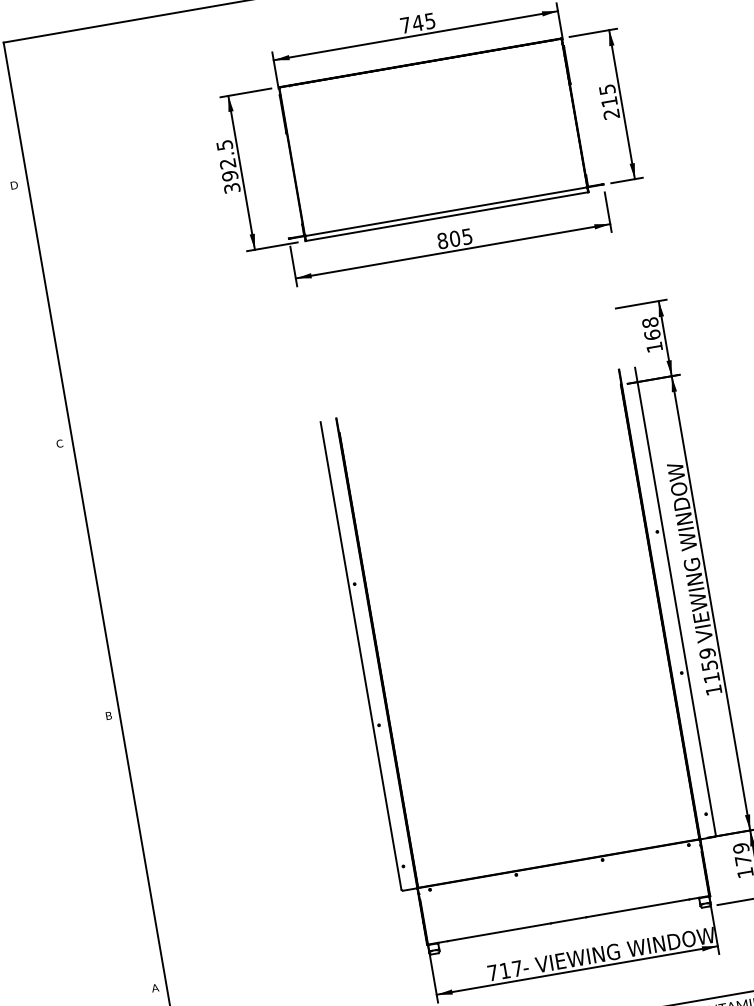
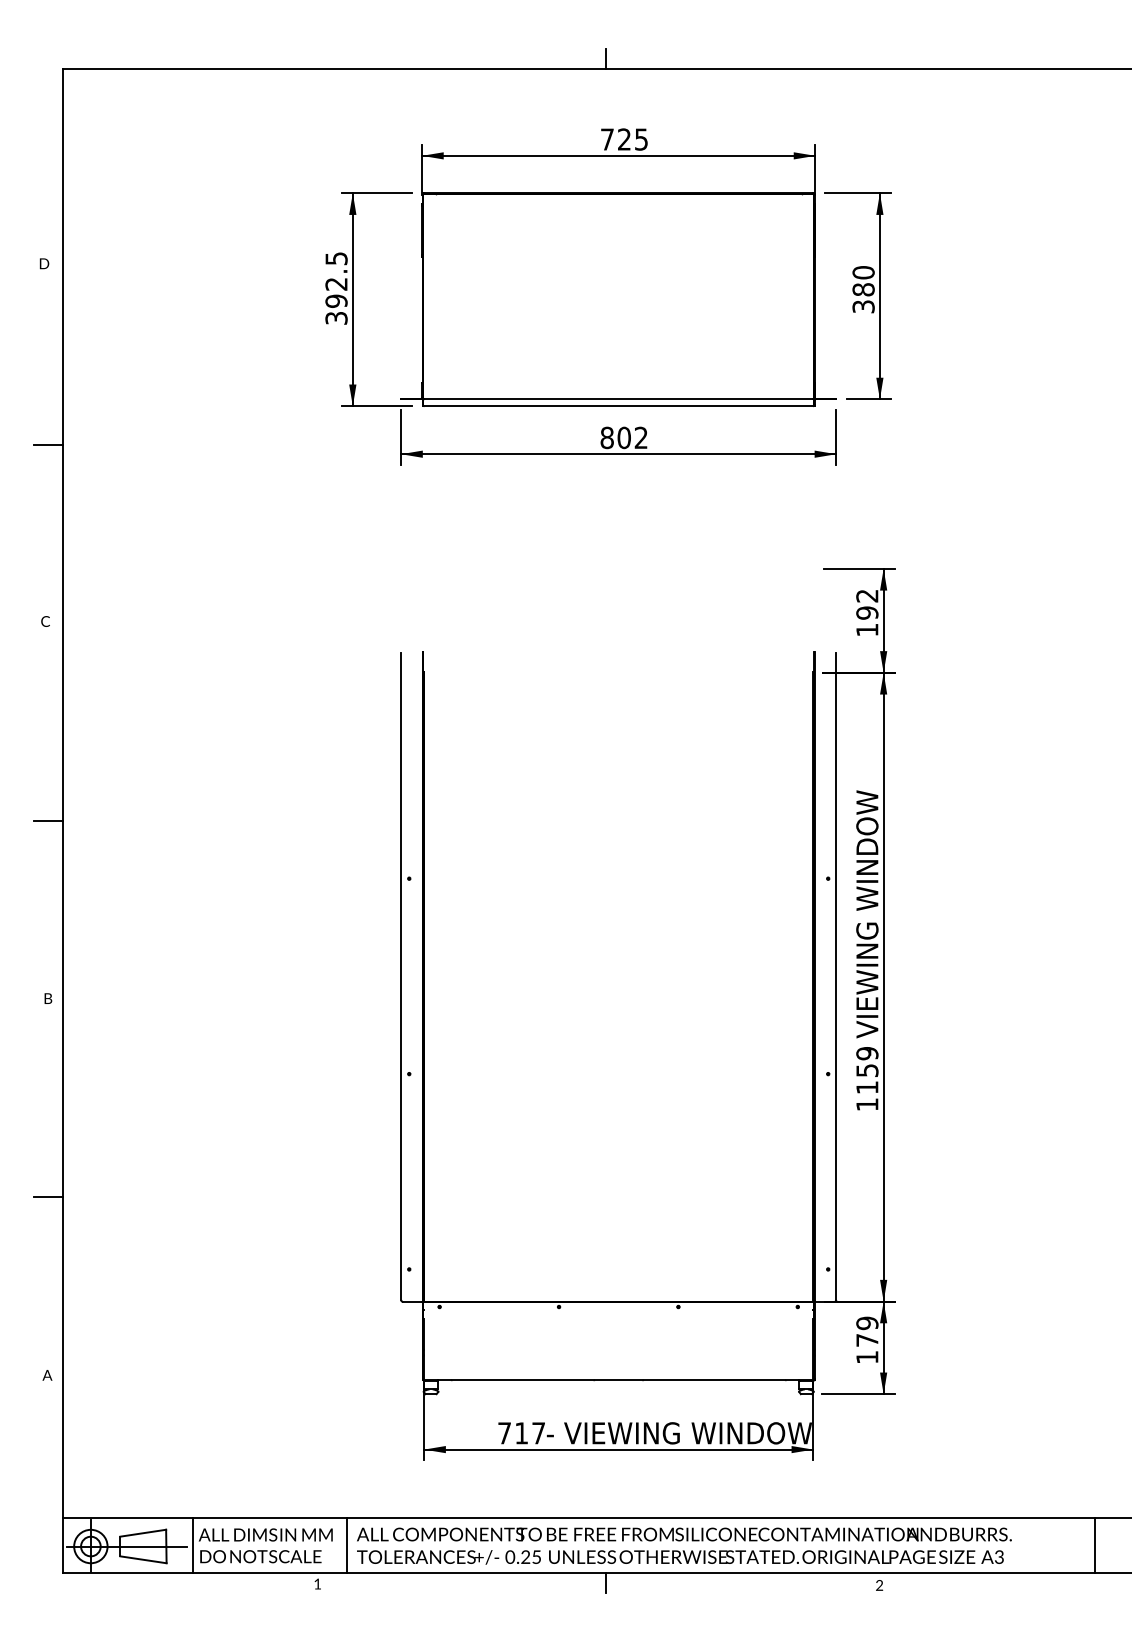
text: (417, 23) -> (624, 139), 745 -> 725
text: (609, 101) -> (863, 289), 215 -> 380
text: (466, 236) -> (640, 437), 805 -> 802
line: (39, 316) -> (48, 445), added
text: (651, 328) -> (867, 604), 168 -> 192
line: (86, 587) -> (48, 820), added
line: (133, 858) -> (48, 1196), added

